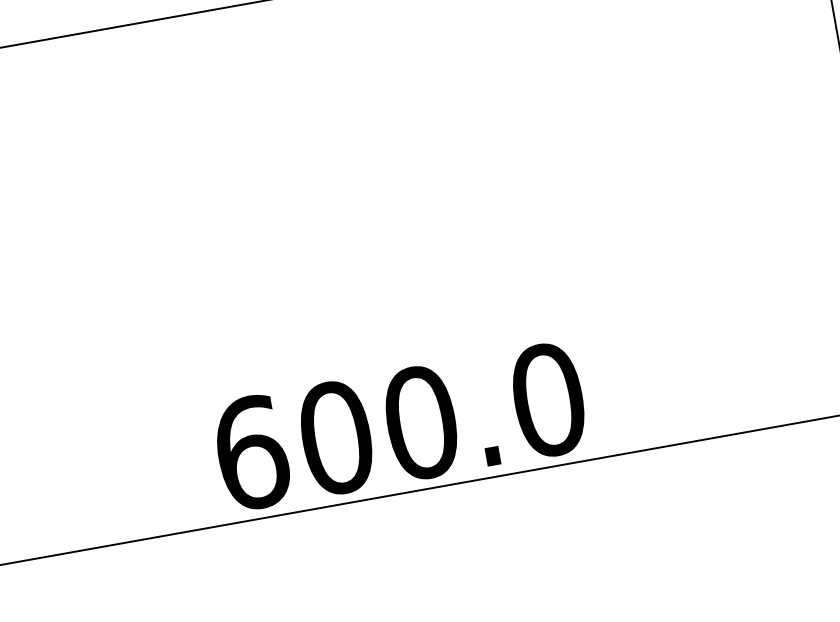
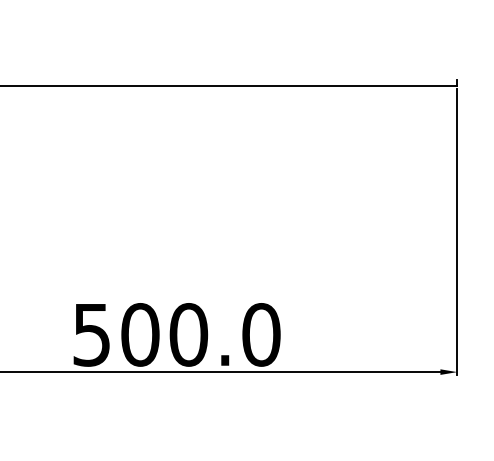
text: (252, 452) -> (92, 334), 600.0 -> 500.0

